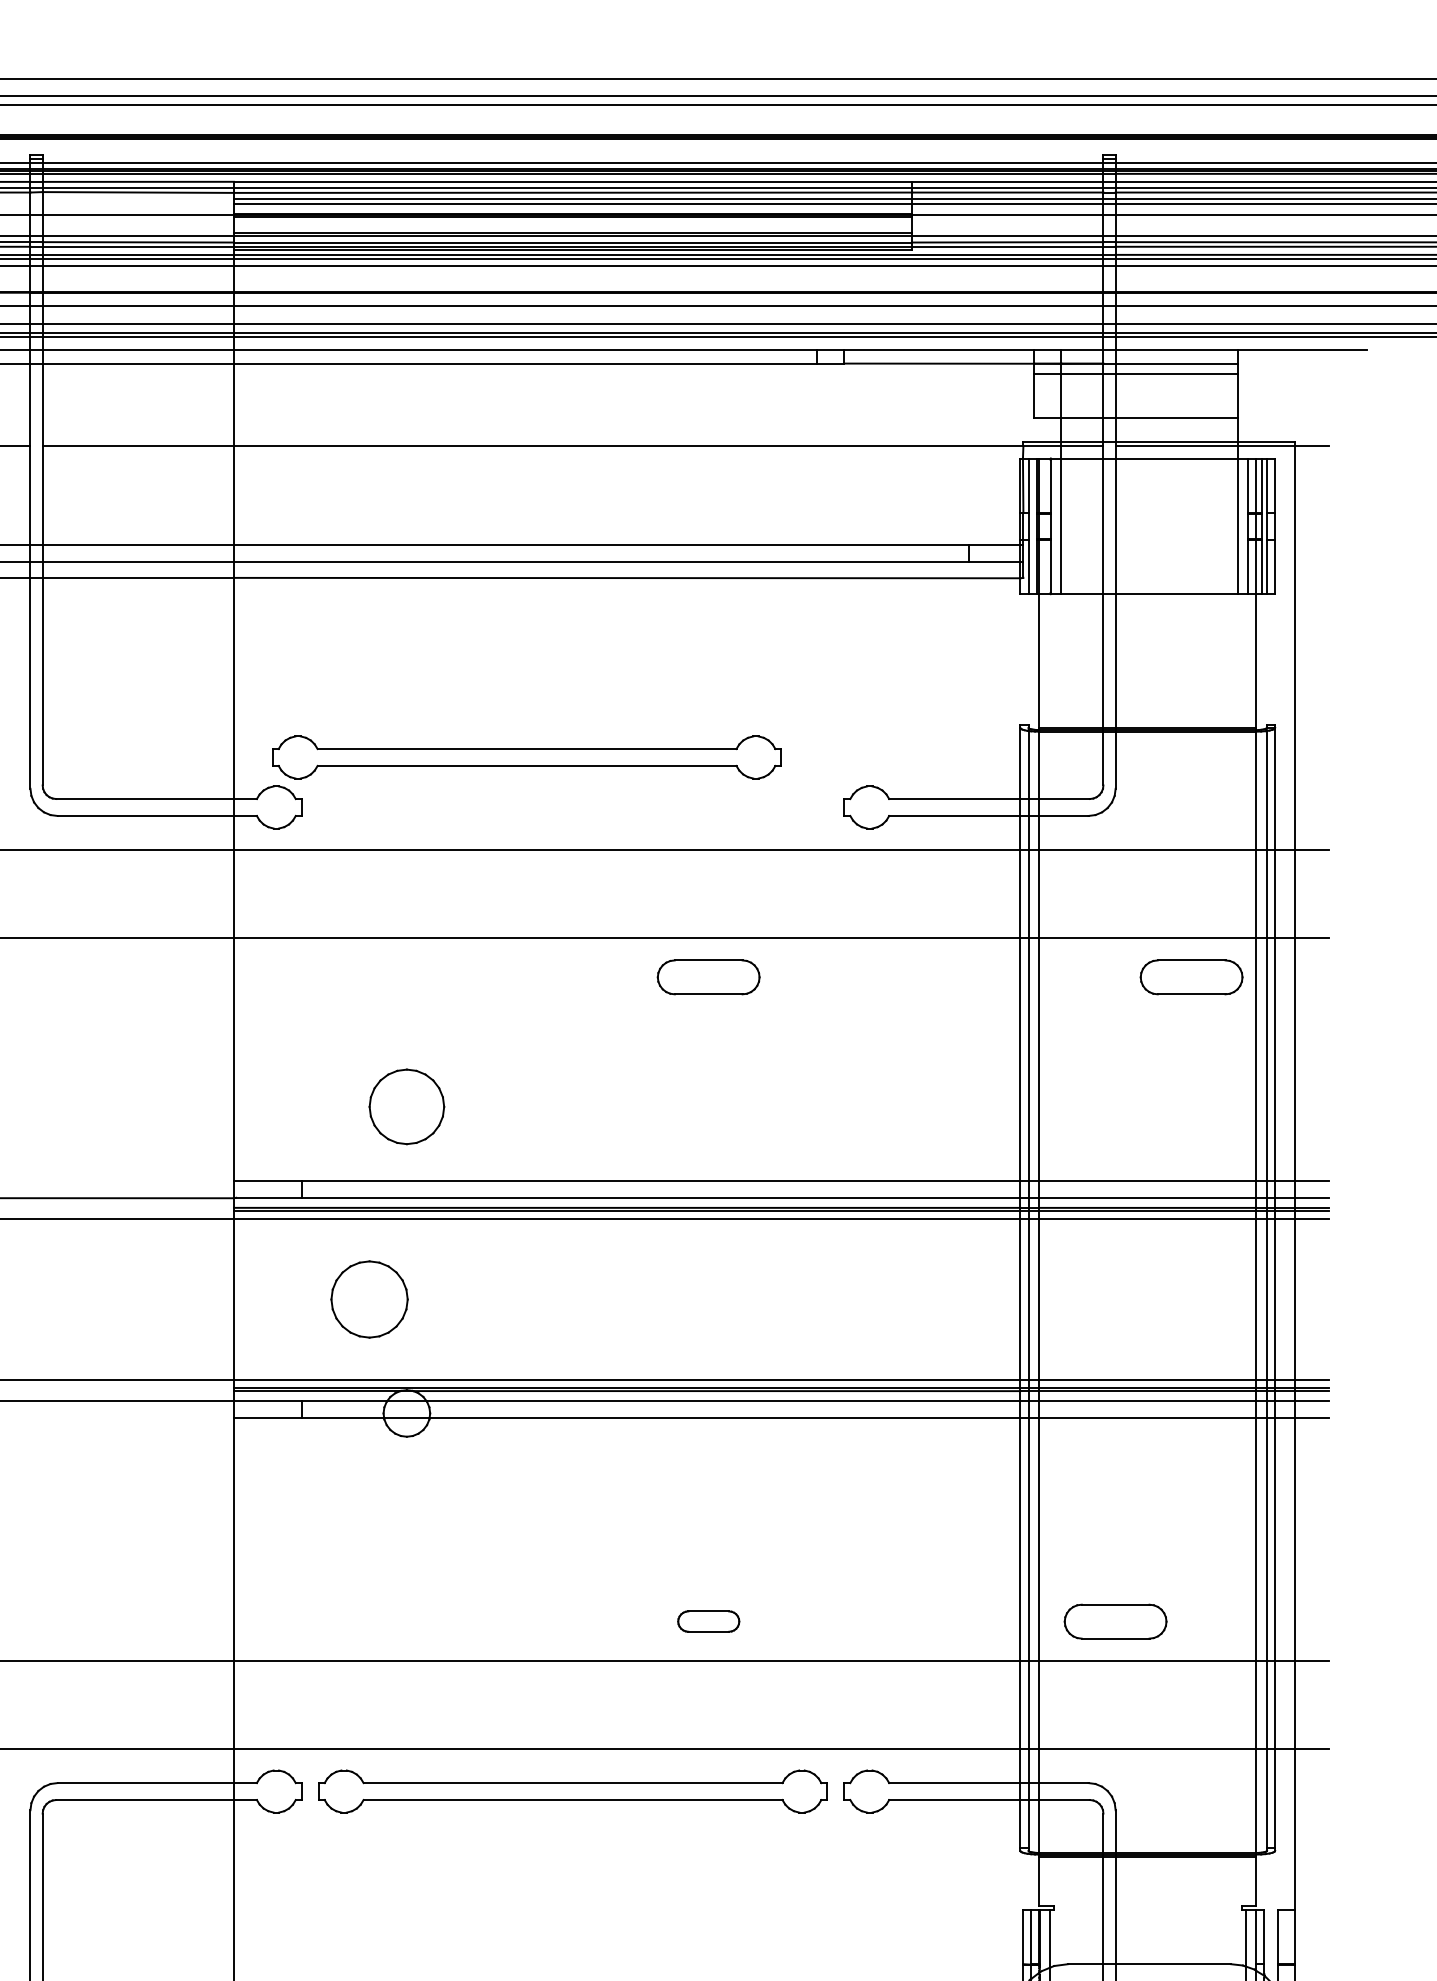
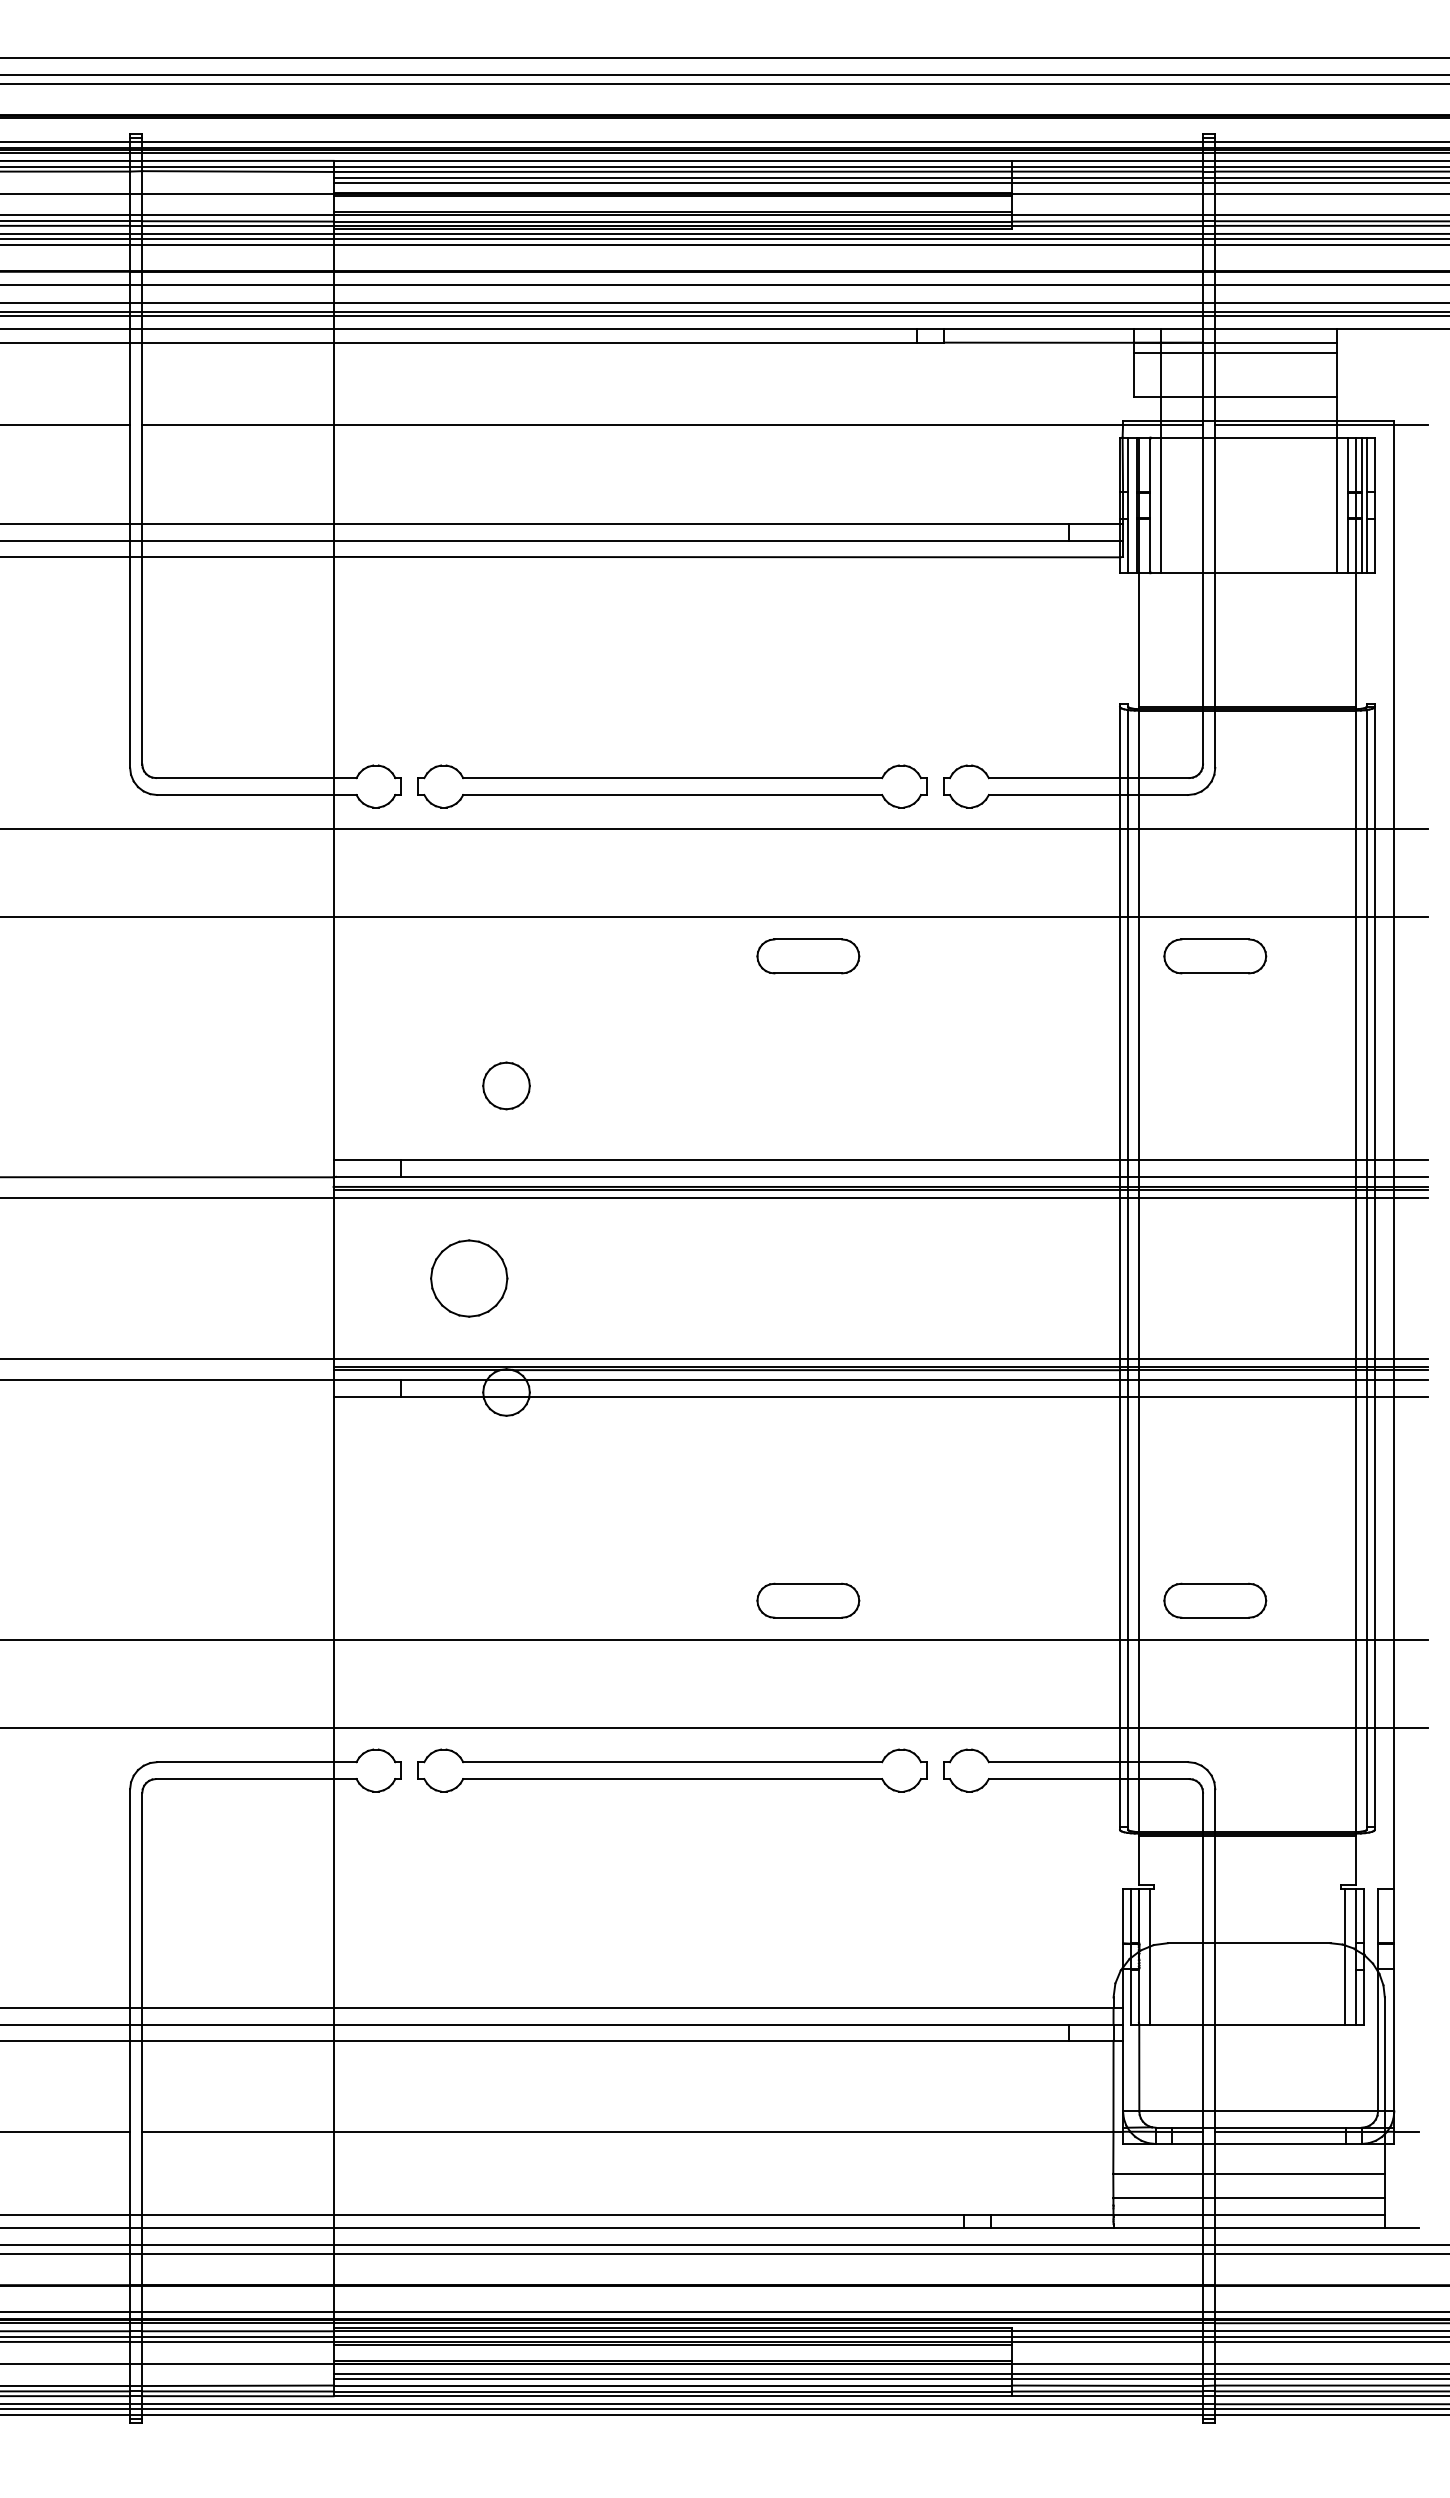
part: (526, 757) -> (672, 786), moved
part: (1191, 977) -> (1215, 956), moved
part: (406, 1106) -> (506, 1085), size x0.62
part: (708, 1621) -> (808, 1600), size x1.67

